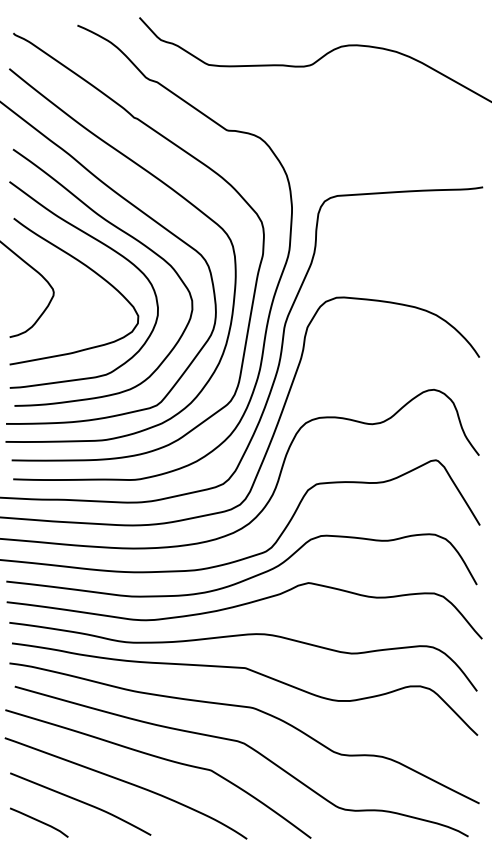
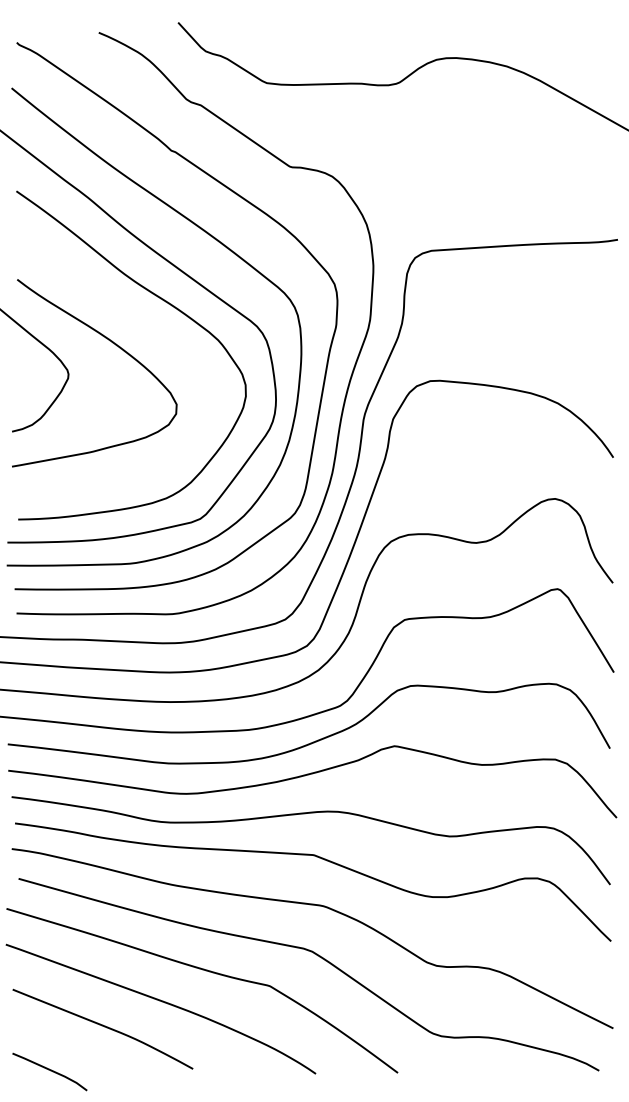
curve: (108, 248) -> (138, 317), removed
line: (38, 821) -> (49, 1070), moved

